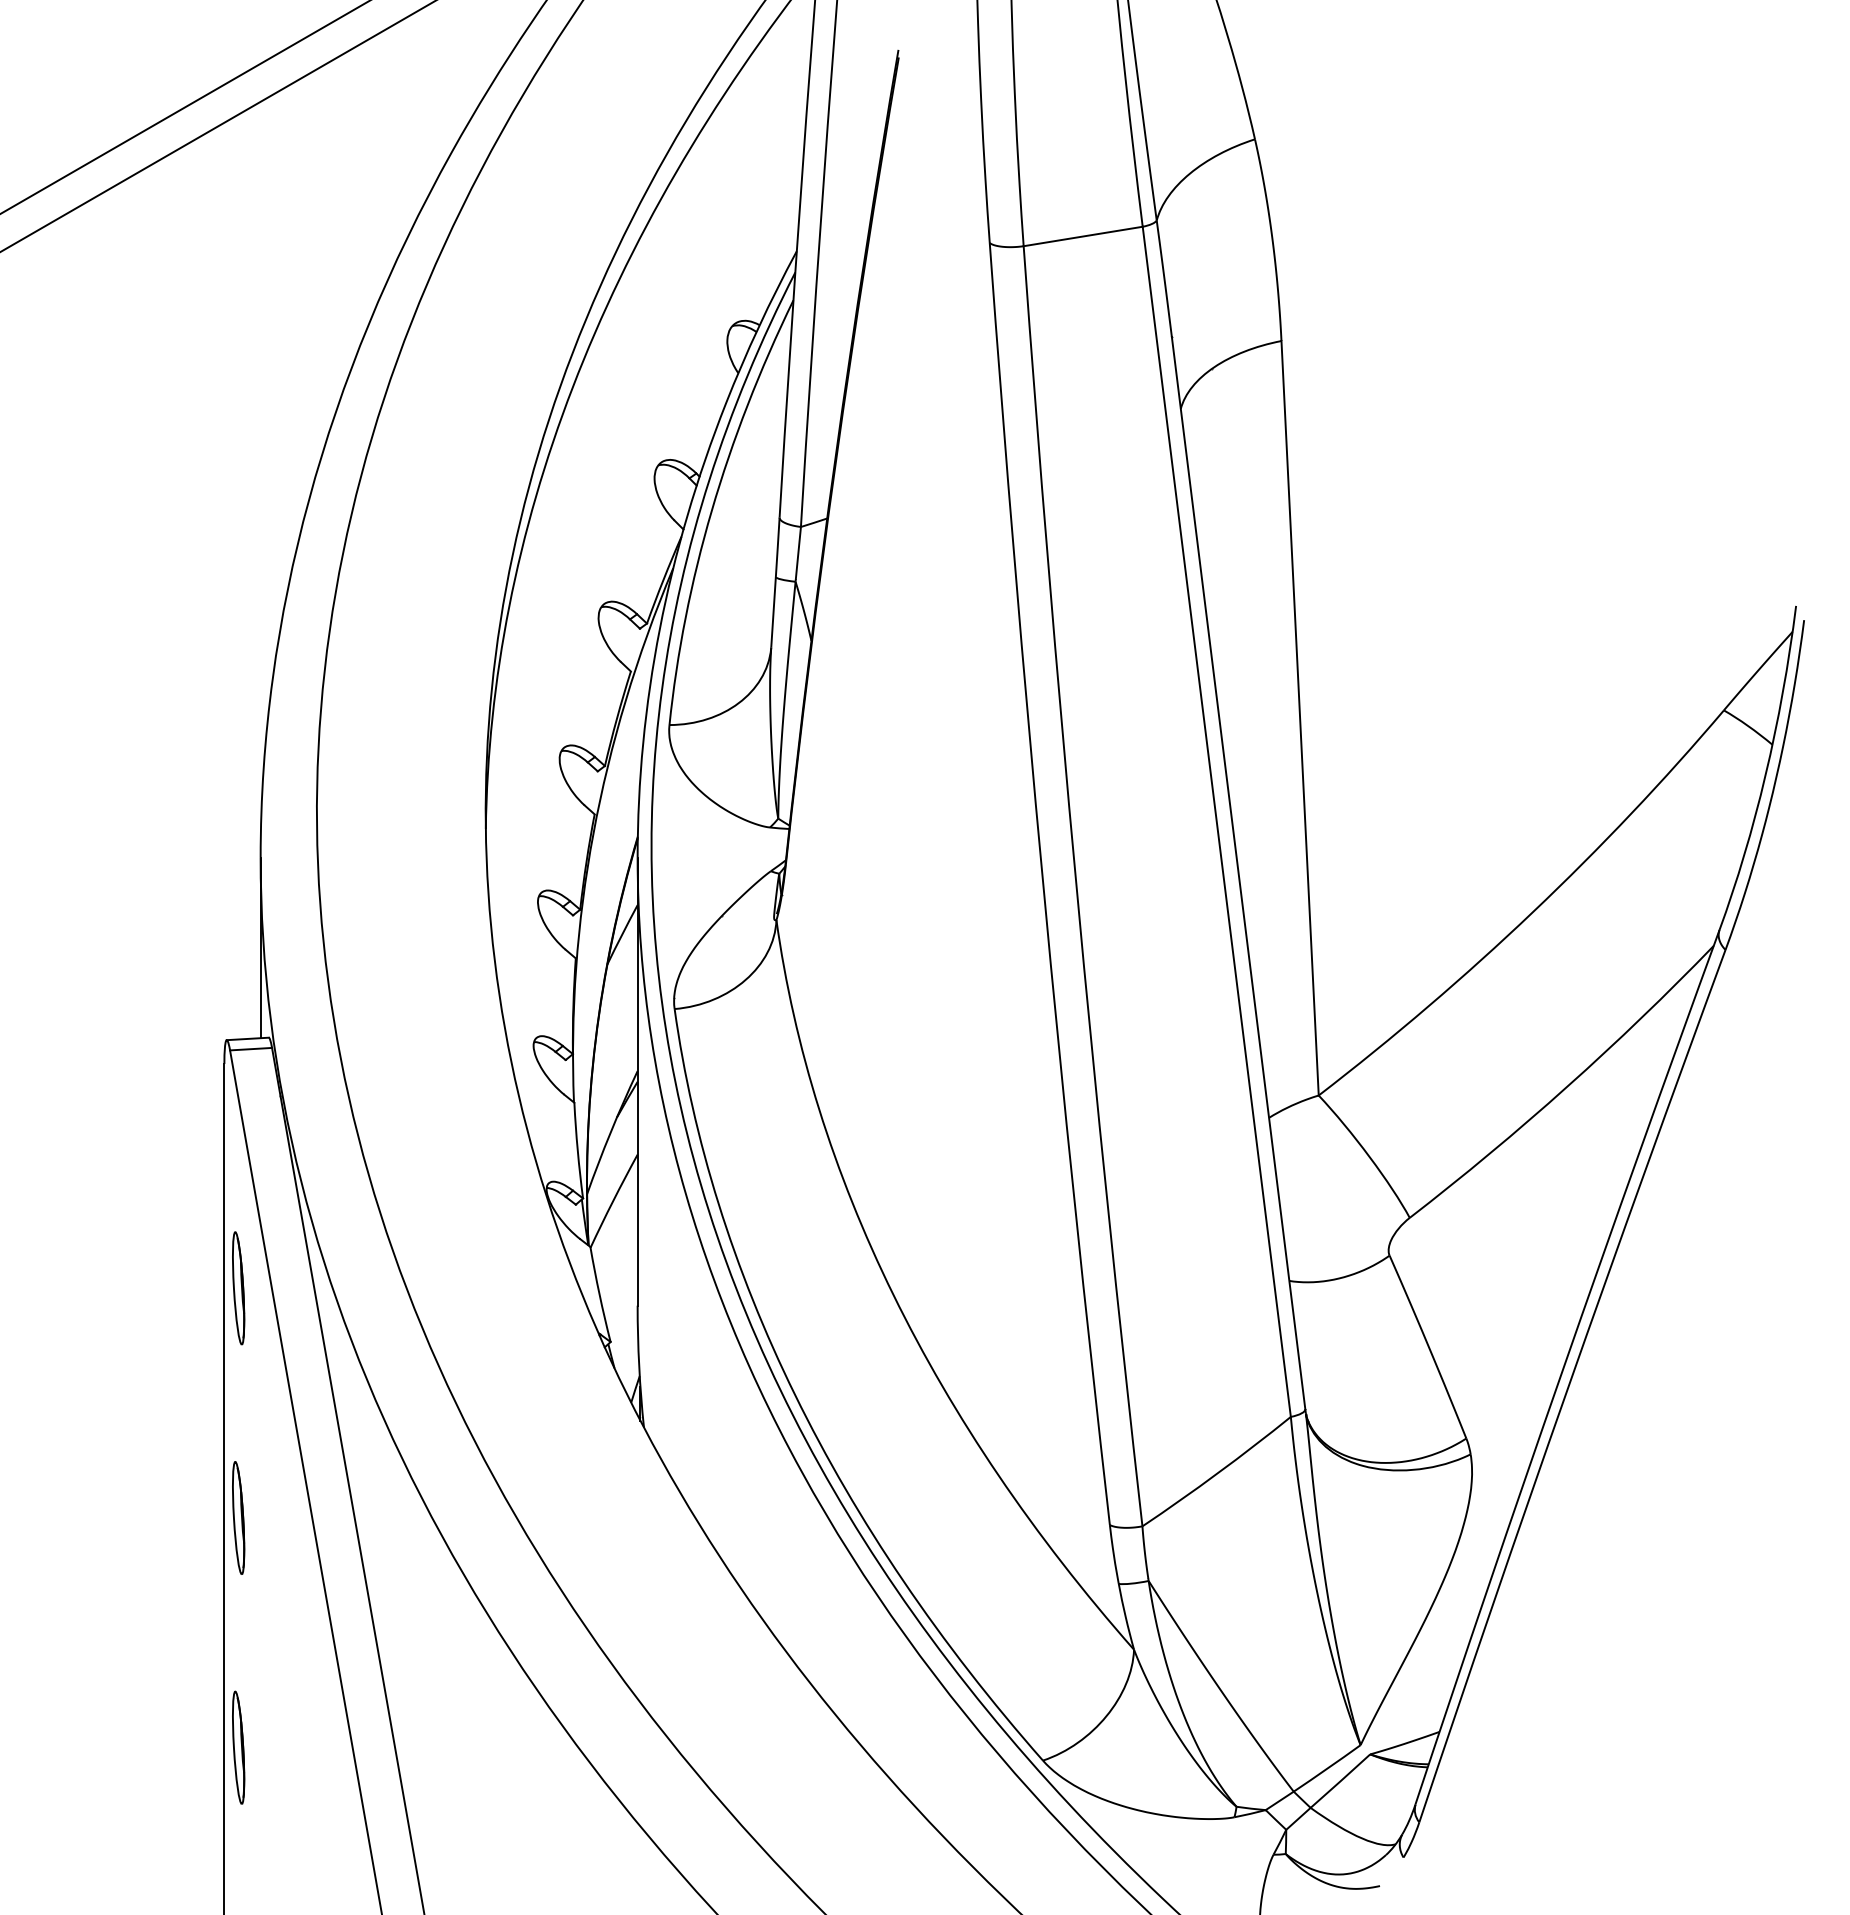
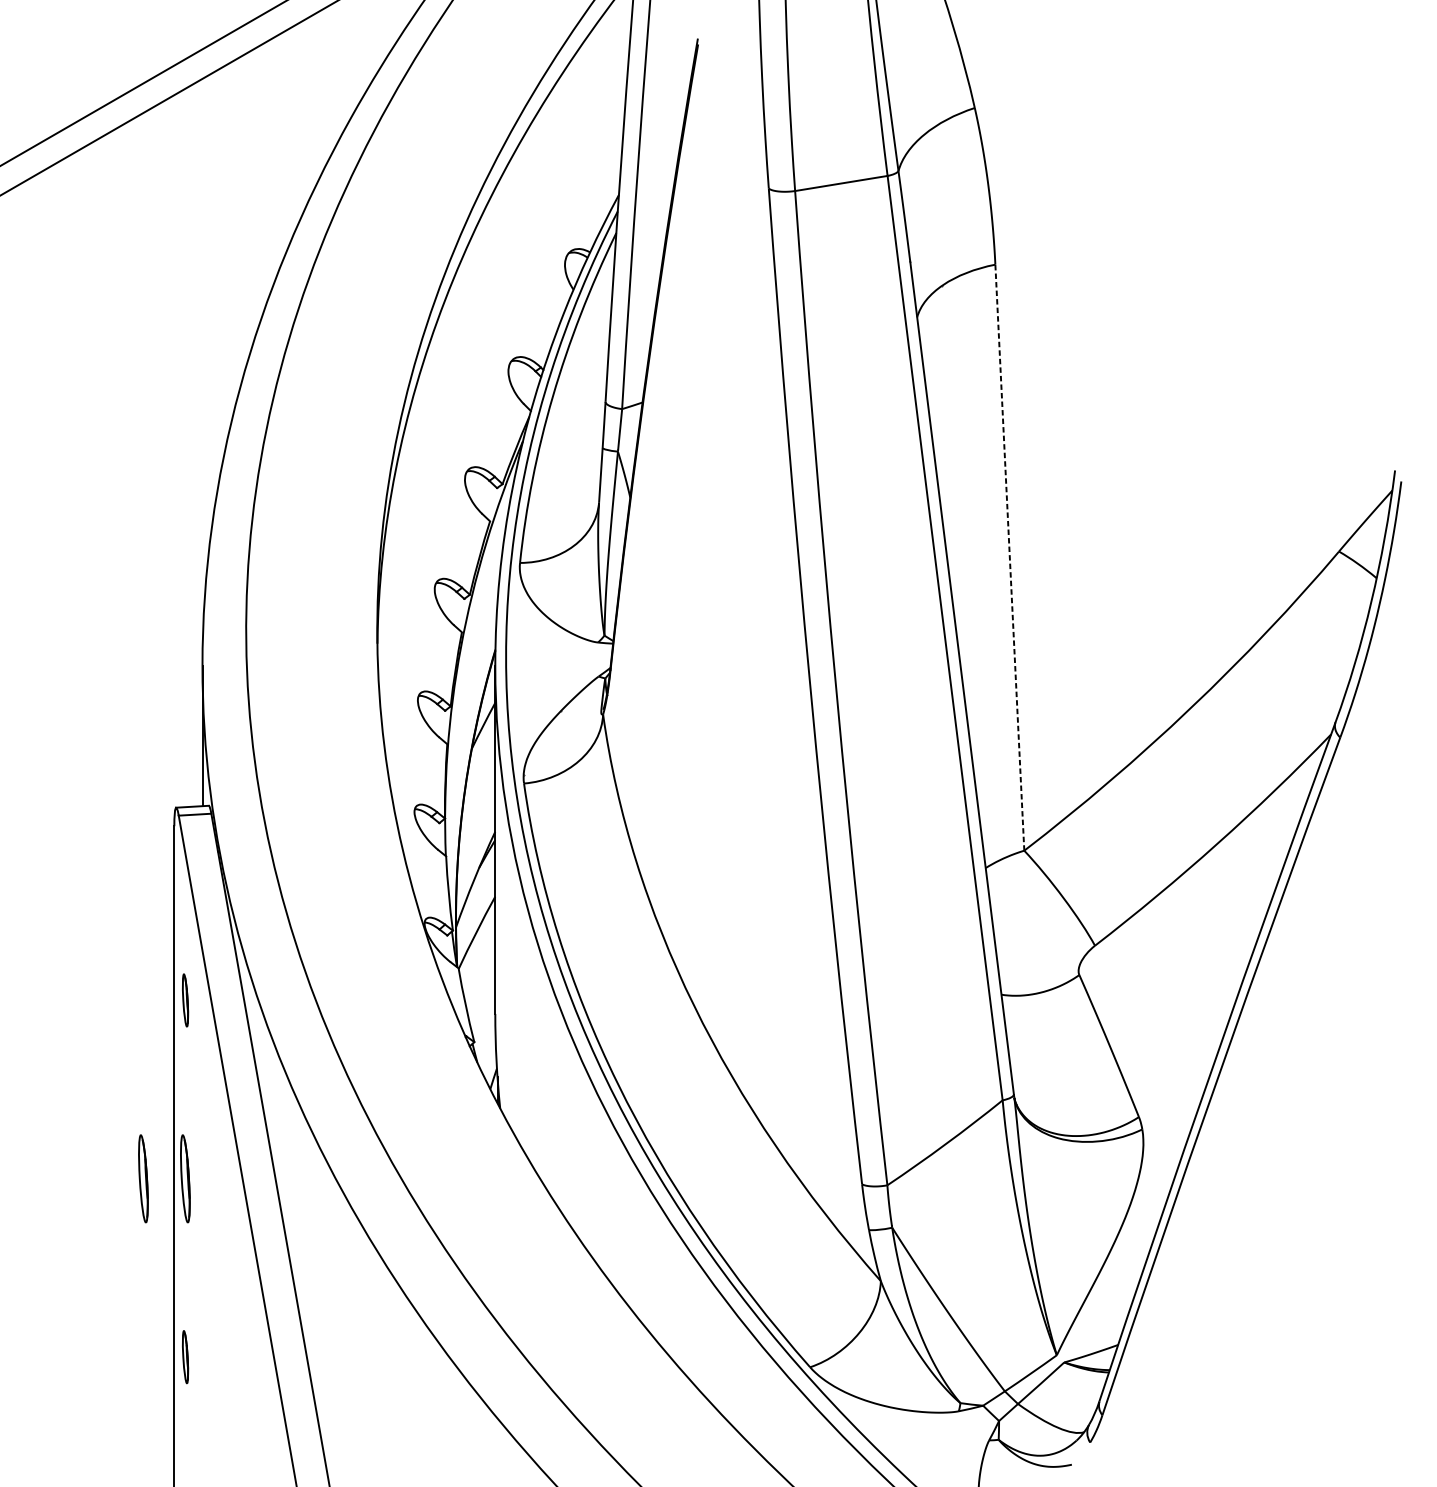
line: (1300, 718) -> (1010, 557), solid -> dashed
part: (238, 1288) -> (185, 1000), size x0.6
part: (184, 1517) -> (143, 1178), added
part: (238, 1747) -> (185, 1357), size x0.6

